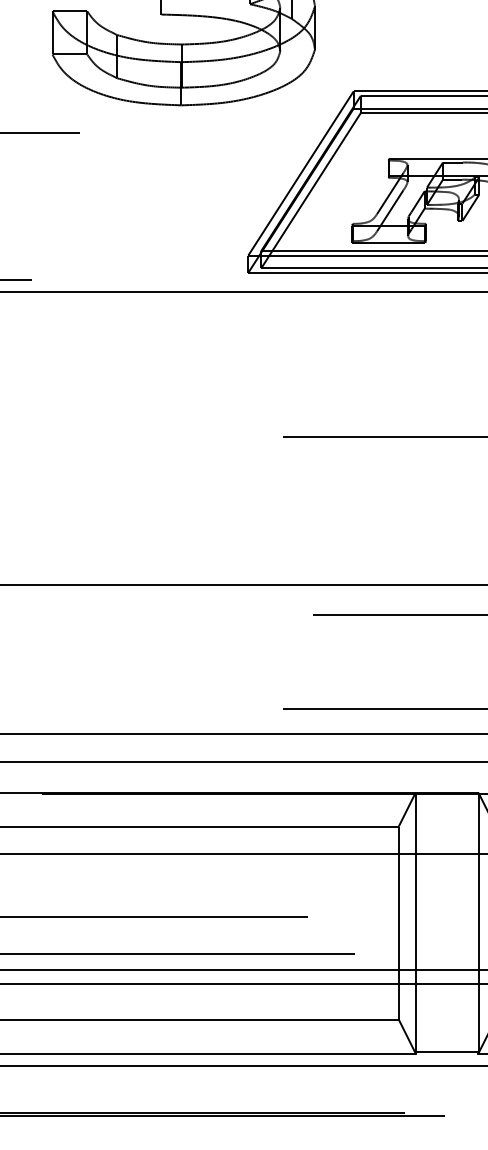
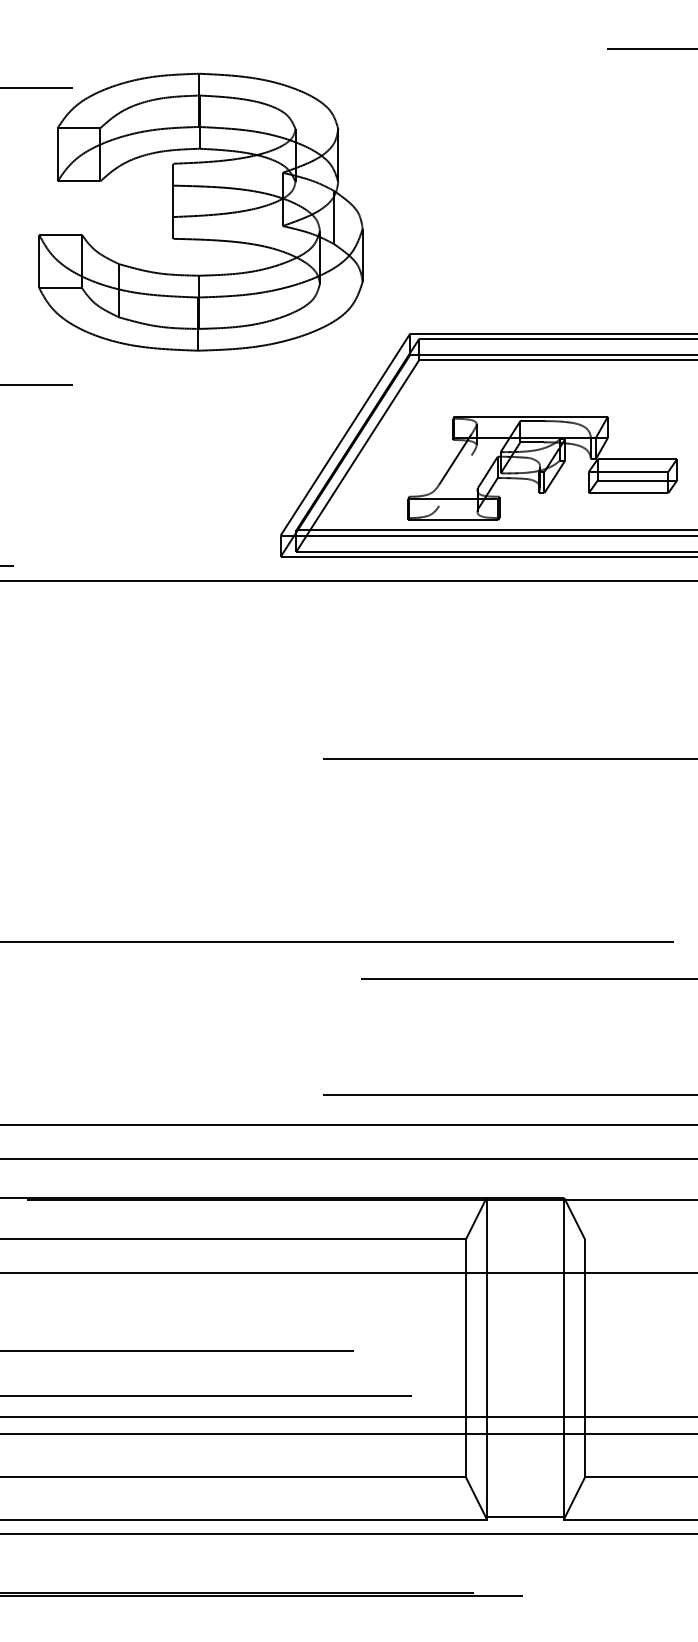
line: (390, 210) -> (455, 480), removed

